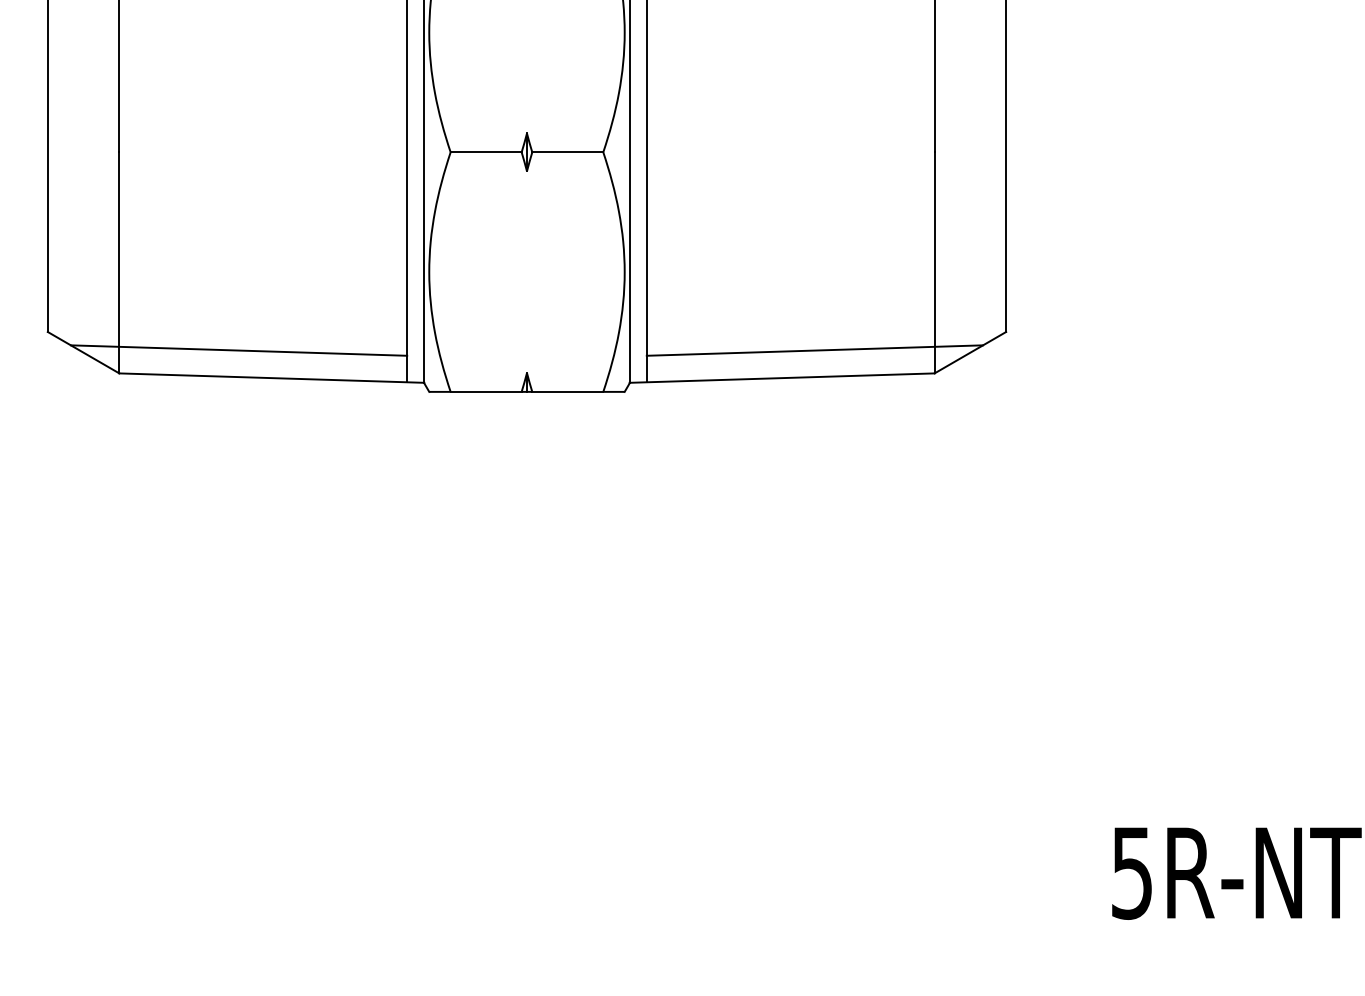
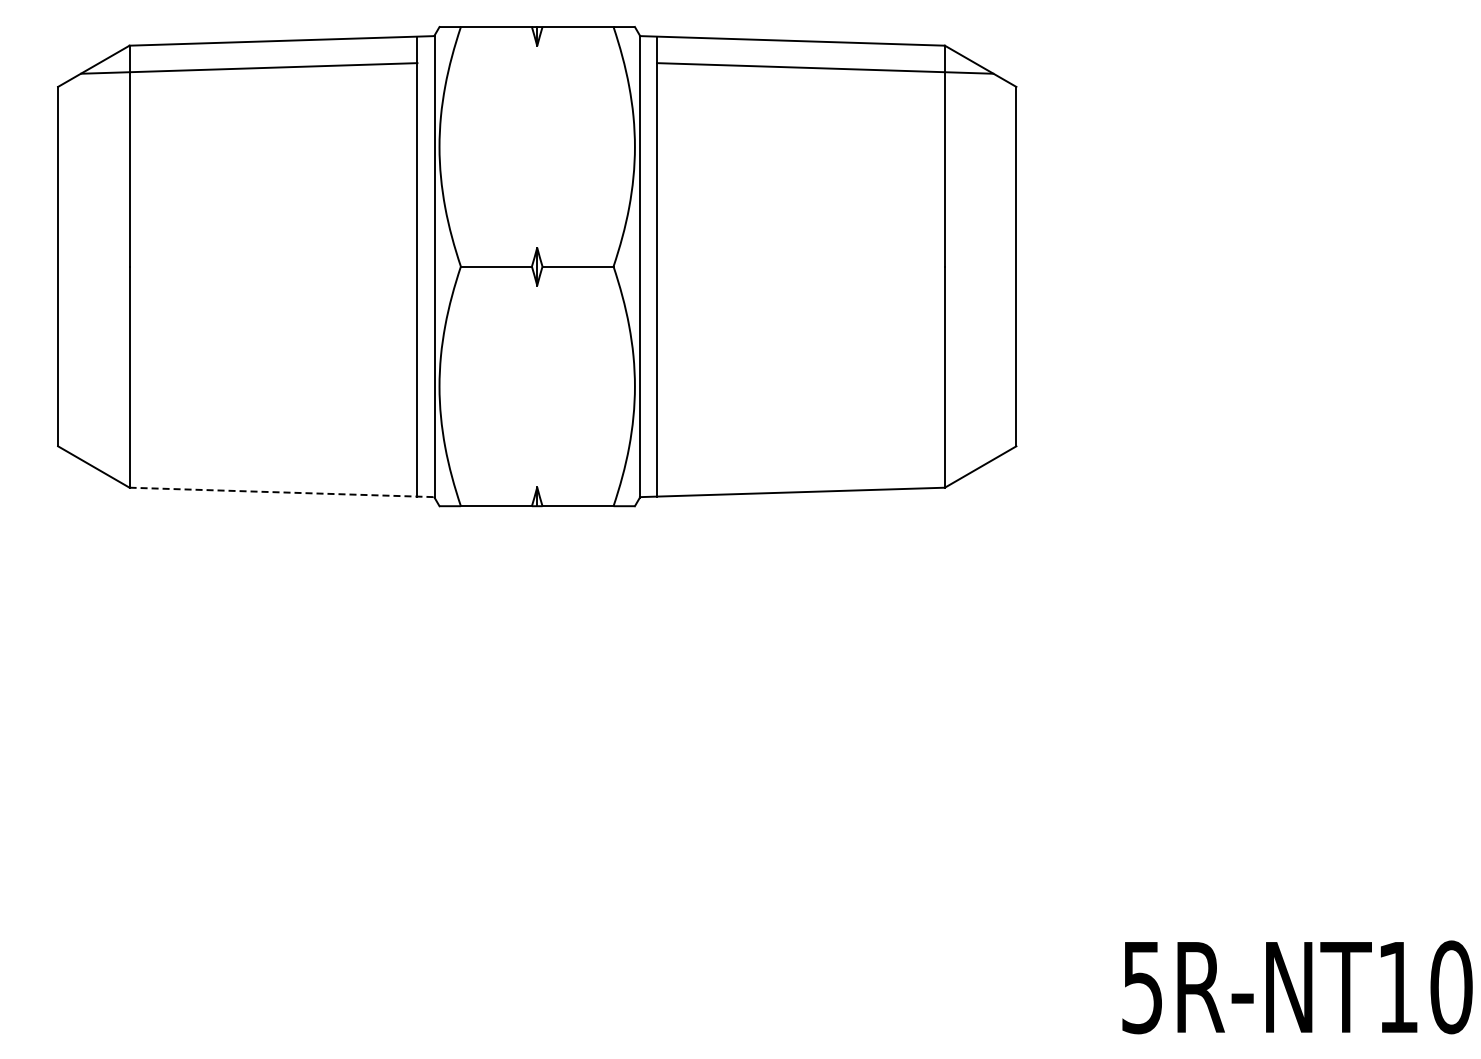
line: (239, 350) -> (249, 464), removed
line: (815, 350) -> (825, 464), removed
line: (272, 378) -> (282, 492), solid -> dashed

